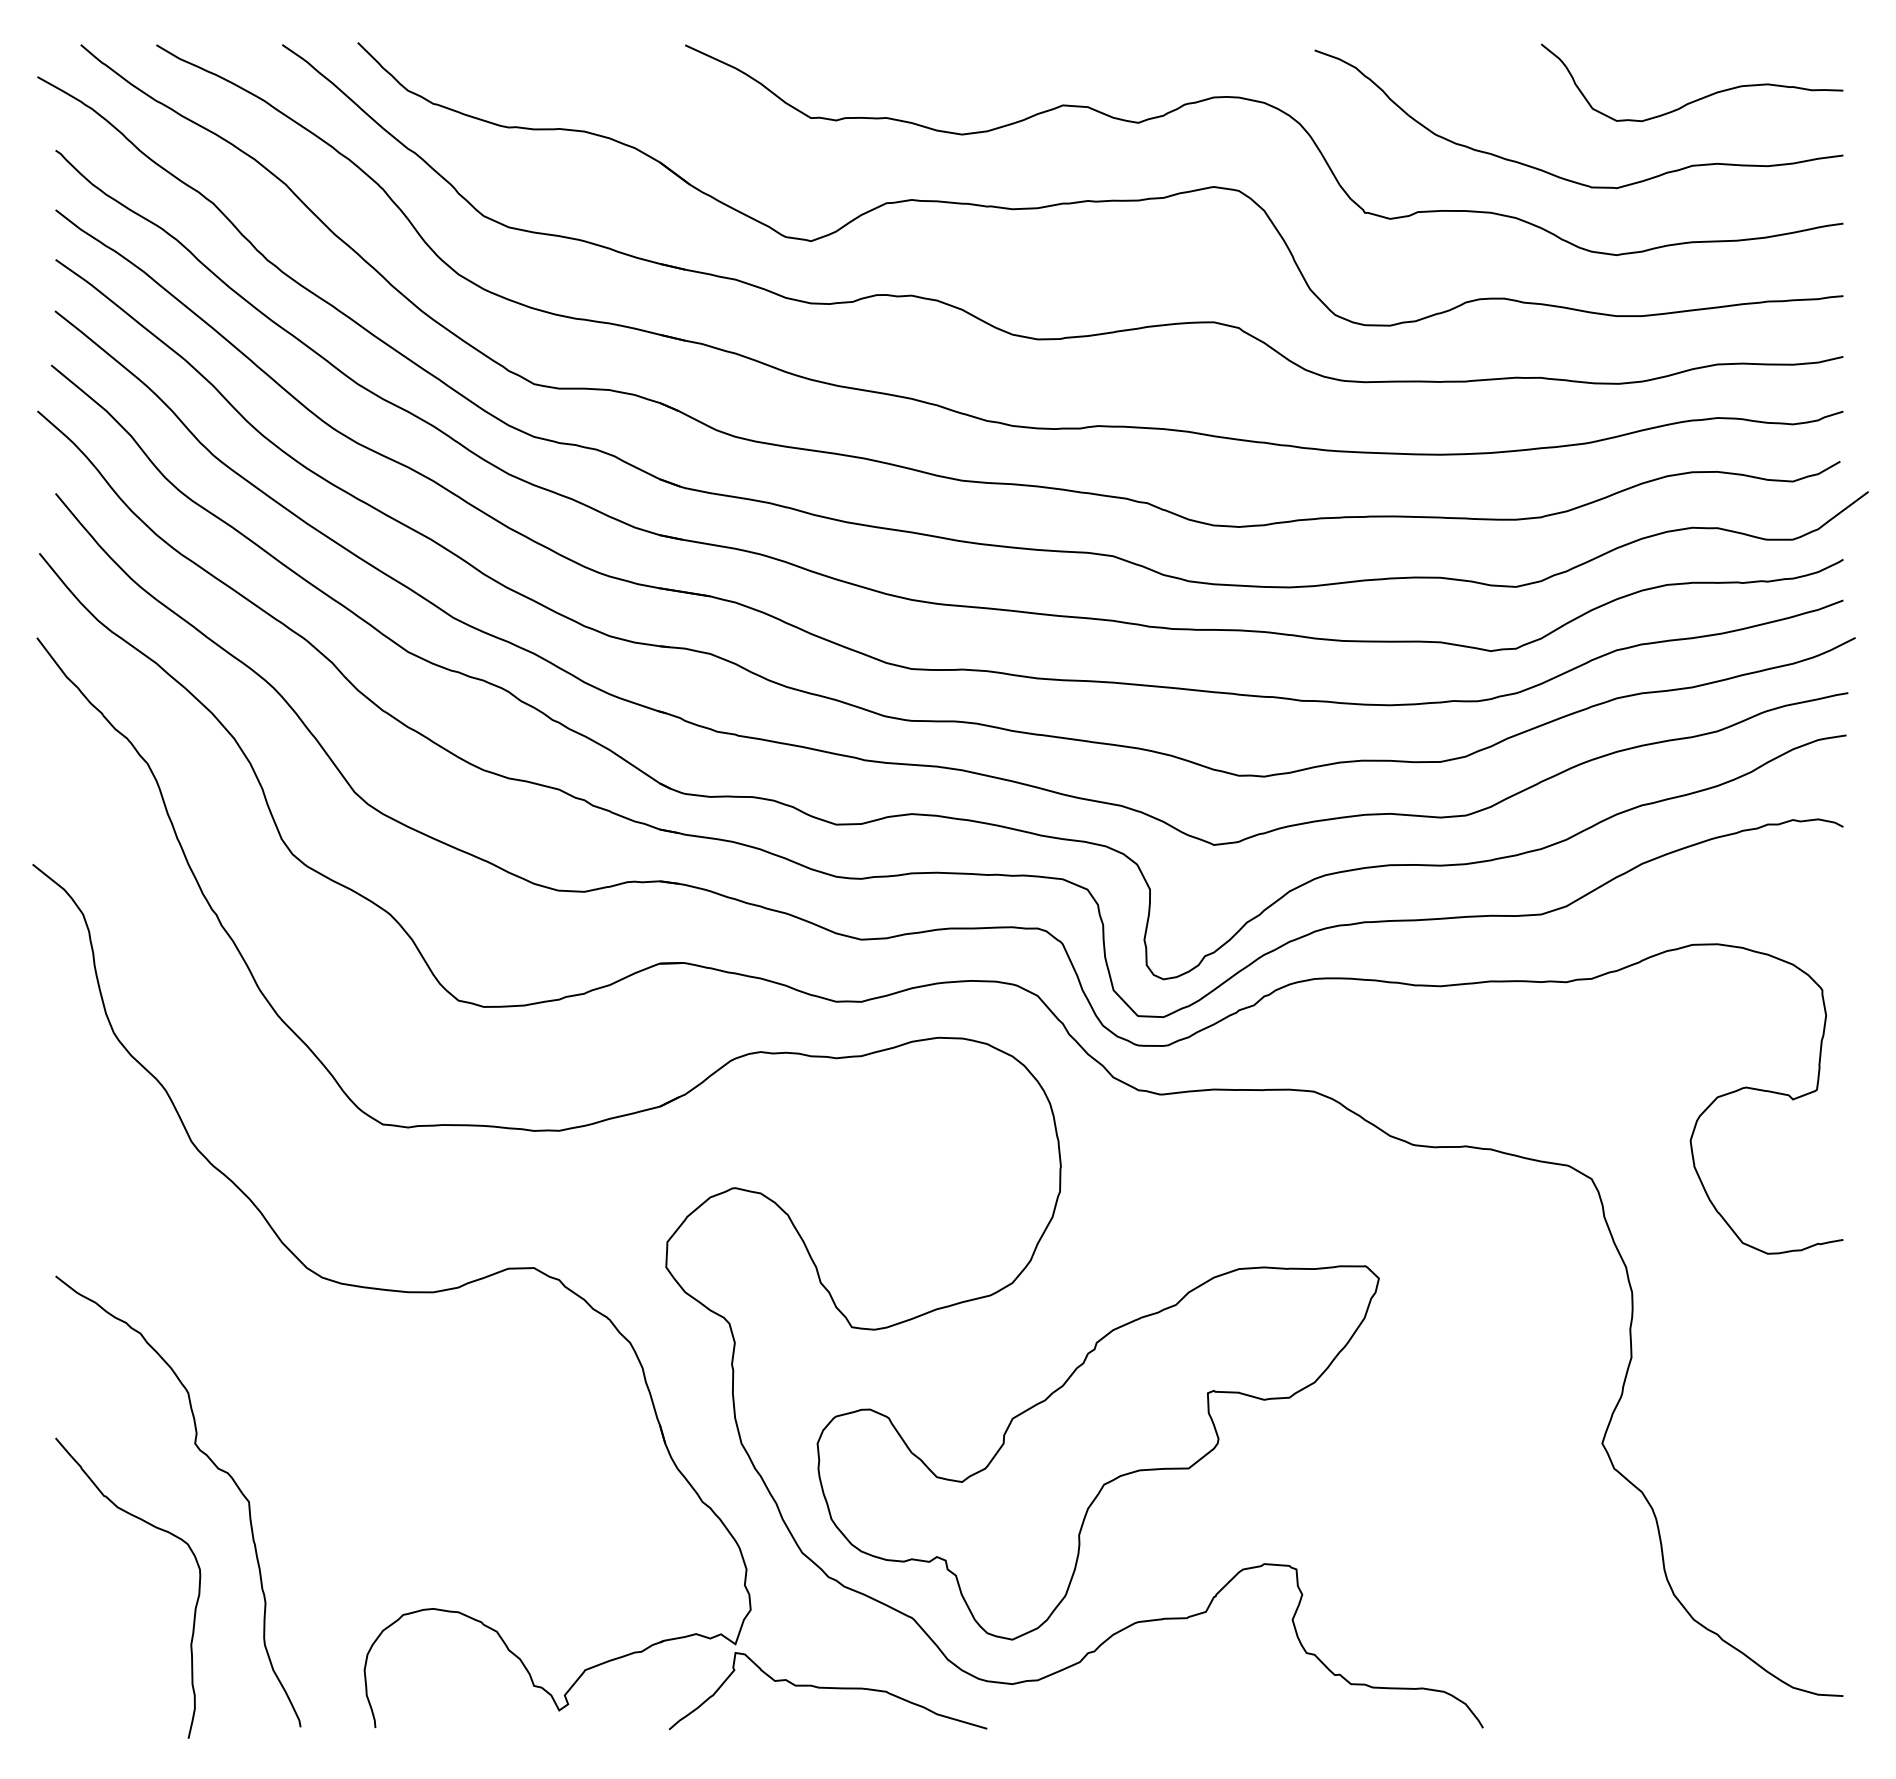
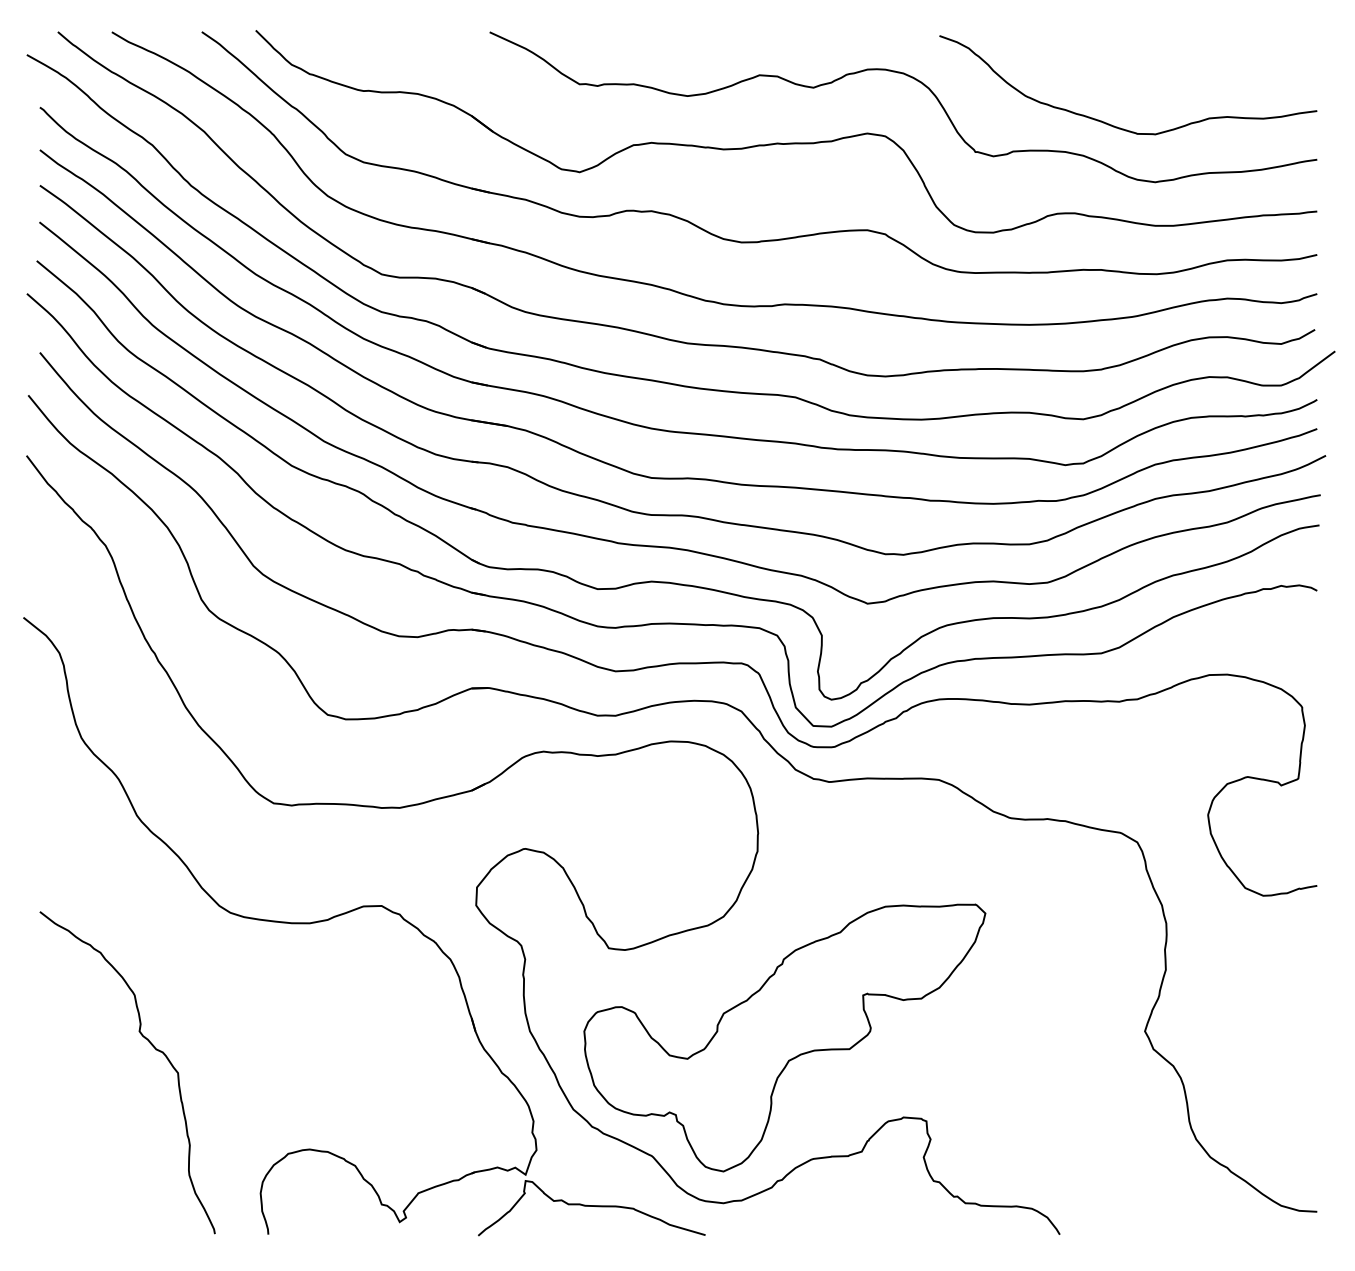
curve: (1698, 98) -> (1213, 70), removed
curve: (155, 1528) -> (111, 1092), removed

